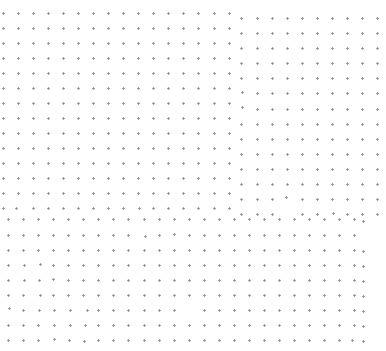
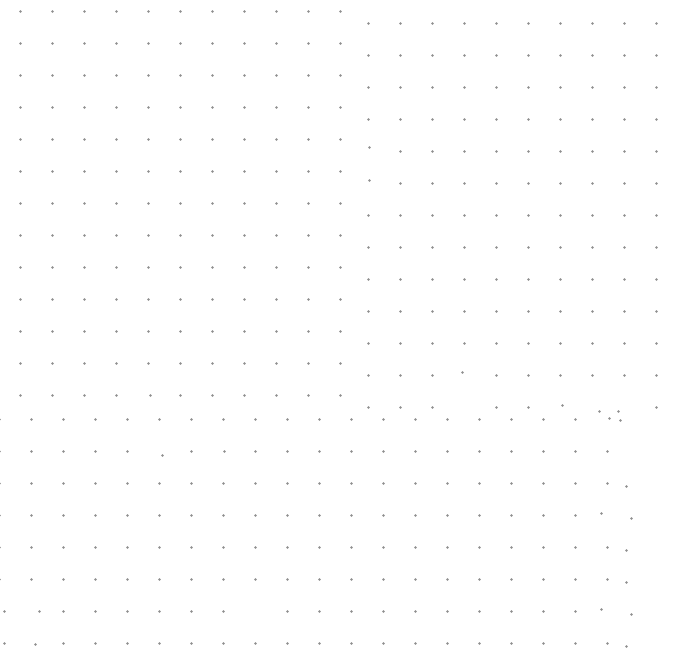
part: (355, 217) -> (610, 414), size x0.6
part: (358, 265) -> (616, 517), size x1.6
part: (358, 310) -> (616, 612), size x1.6

